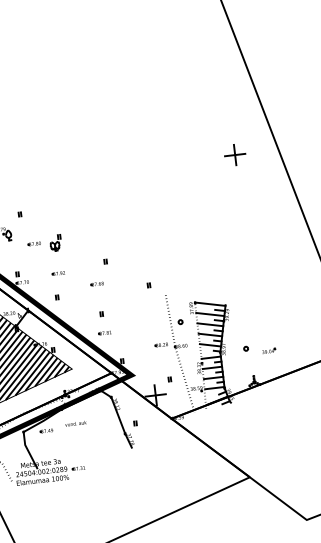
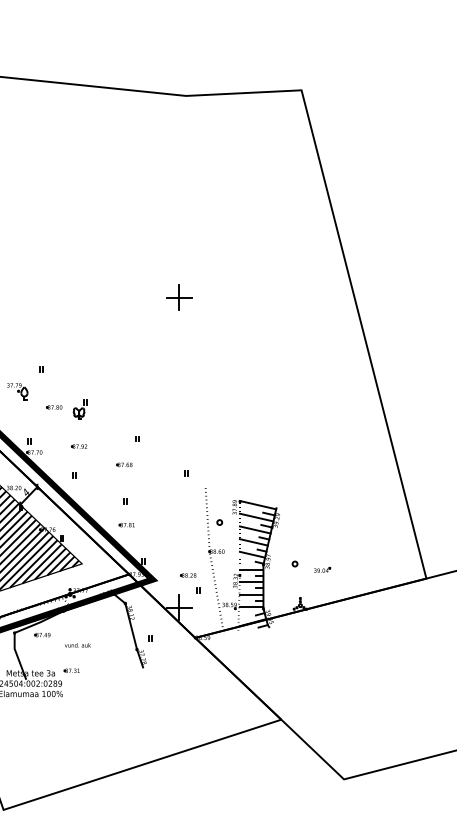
part: (235, 154) -> (179, 297), moved
part: (161, 345) -> (188, 575), moved
text: (75, 423) -> (77, 645), moved
part: (78, 468) -> (71, 670), moved

